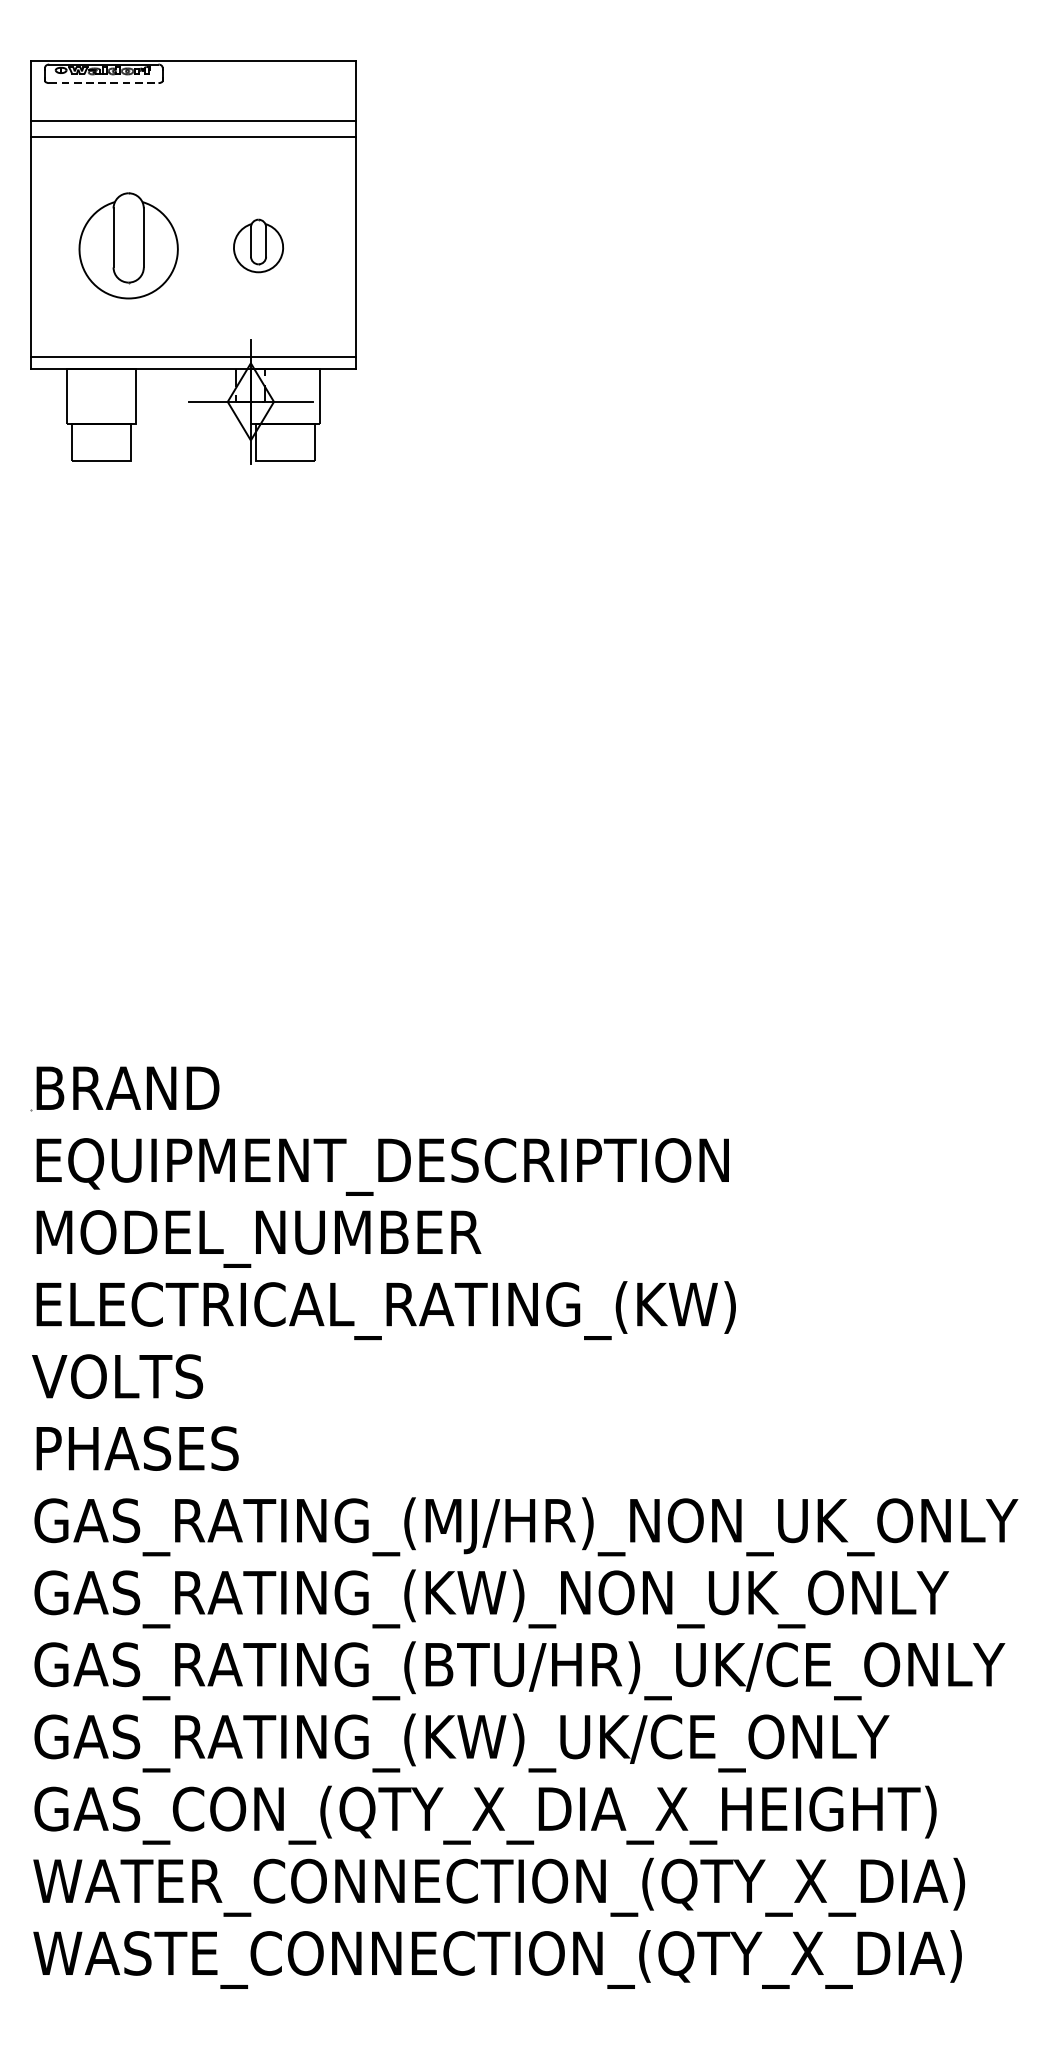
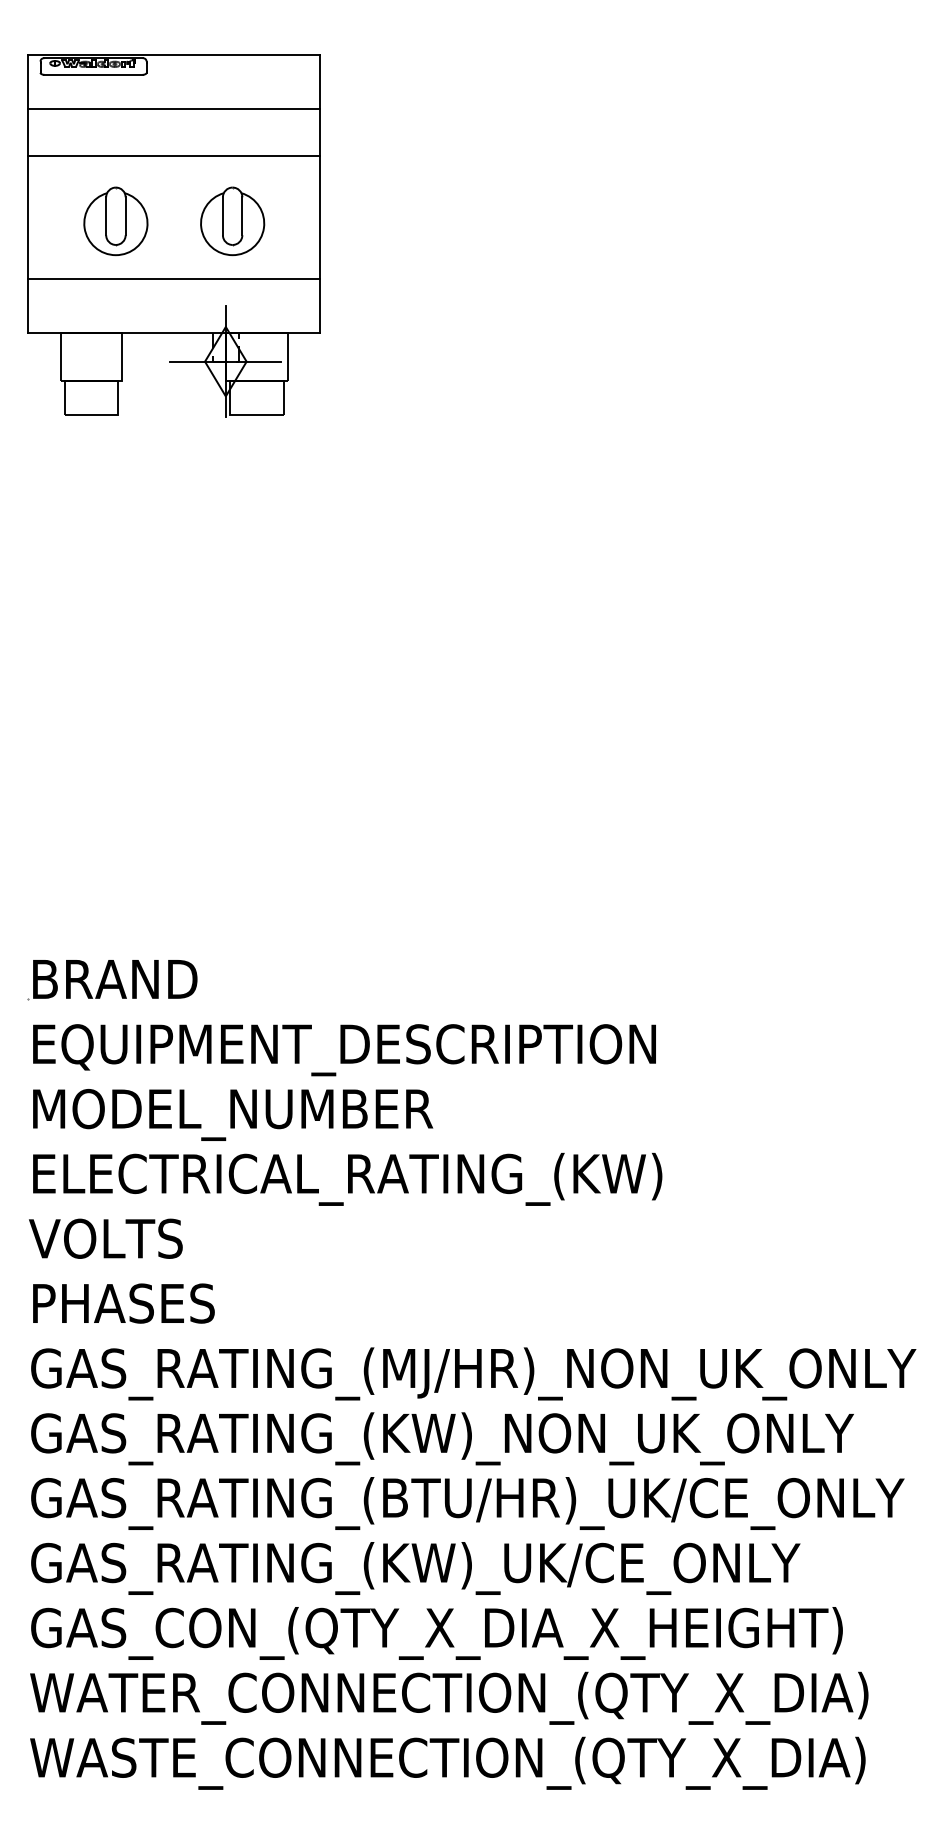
line: (104, 82) -> (94, 74), dashed -> solid
line: (193, 137) -> (174, 156), moved
part: (128, 246) -> (115, 221), size x0.71
part: (258, 246) -> (232, 221), size x1.43
line: (193, 357) -> (174, 279), moved

